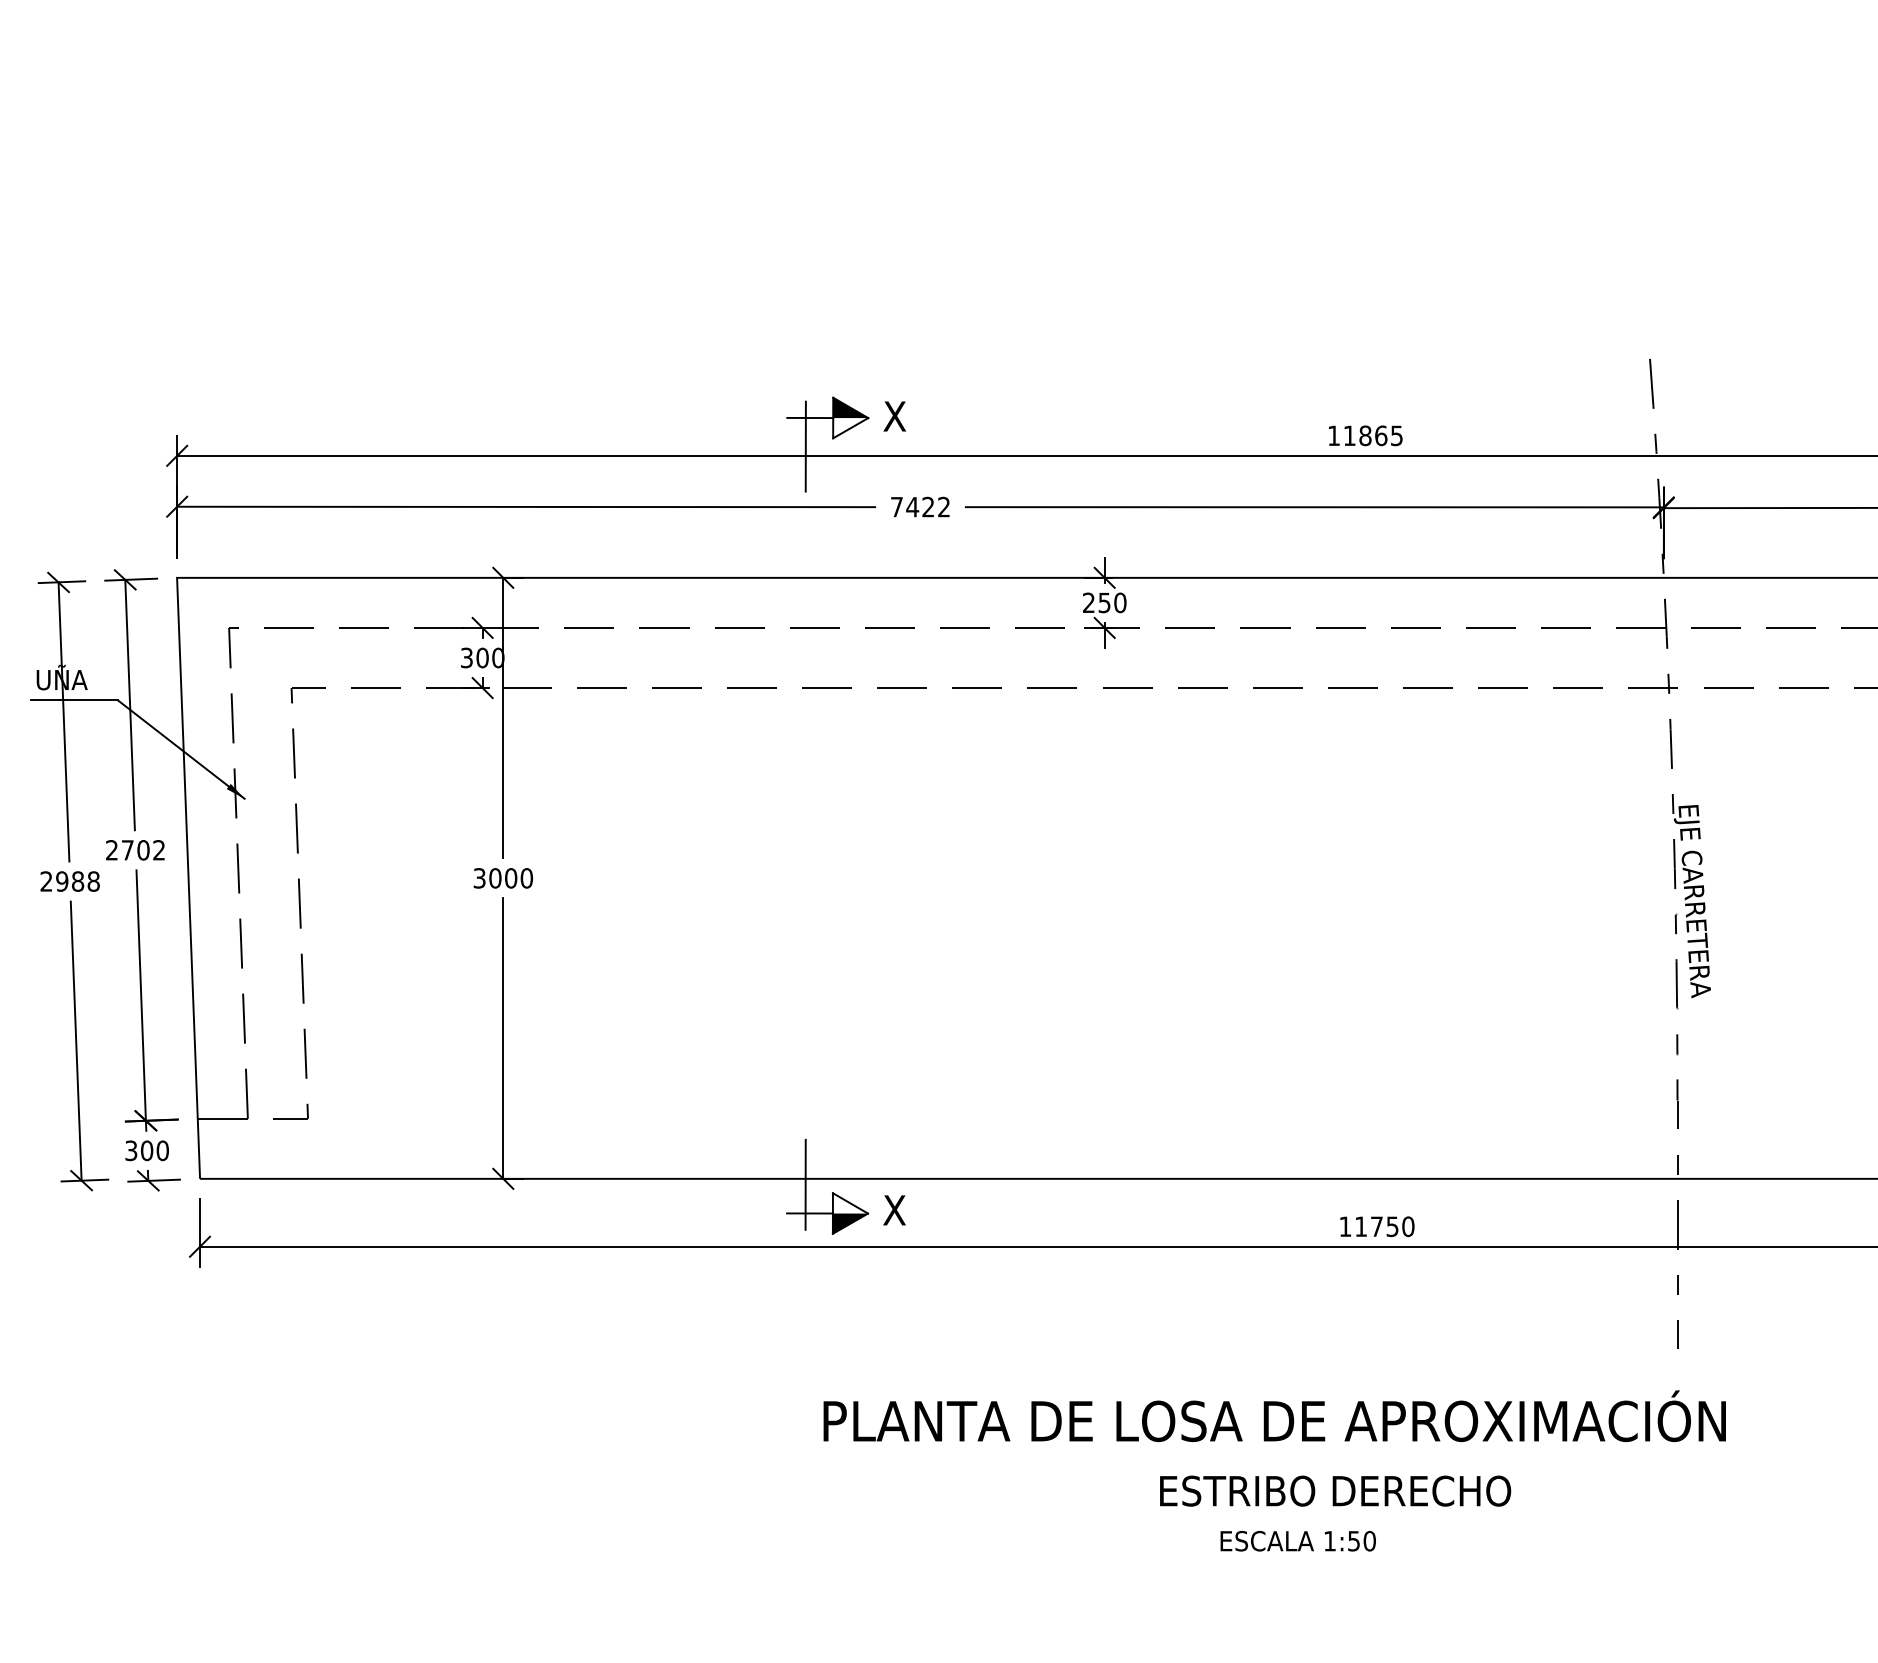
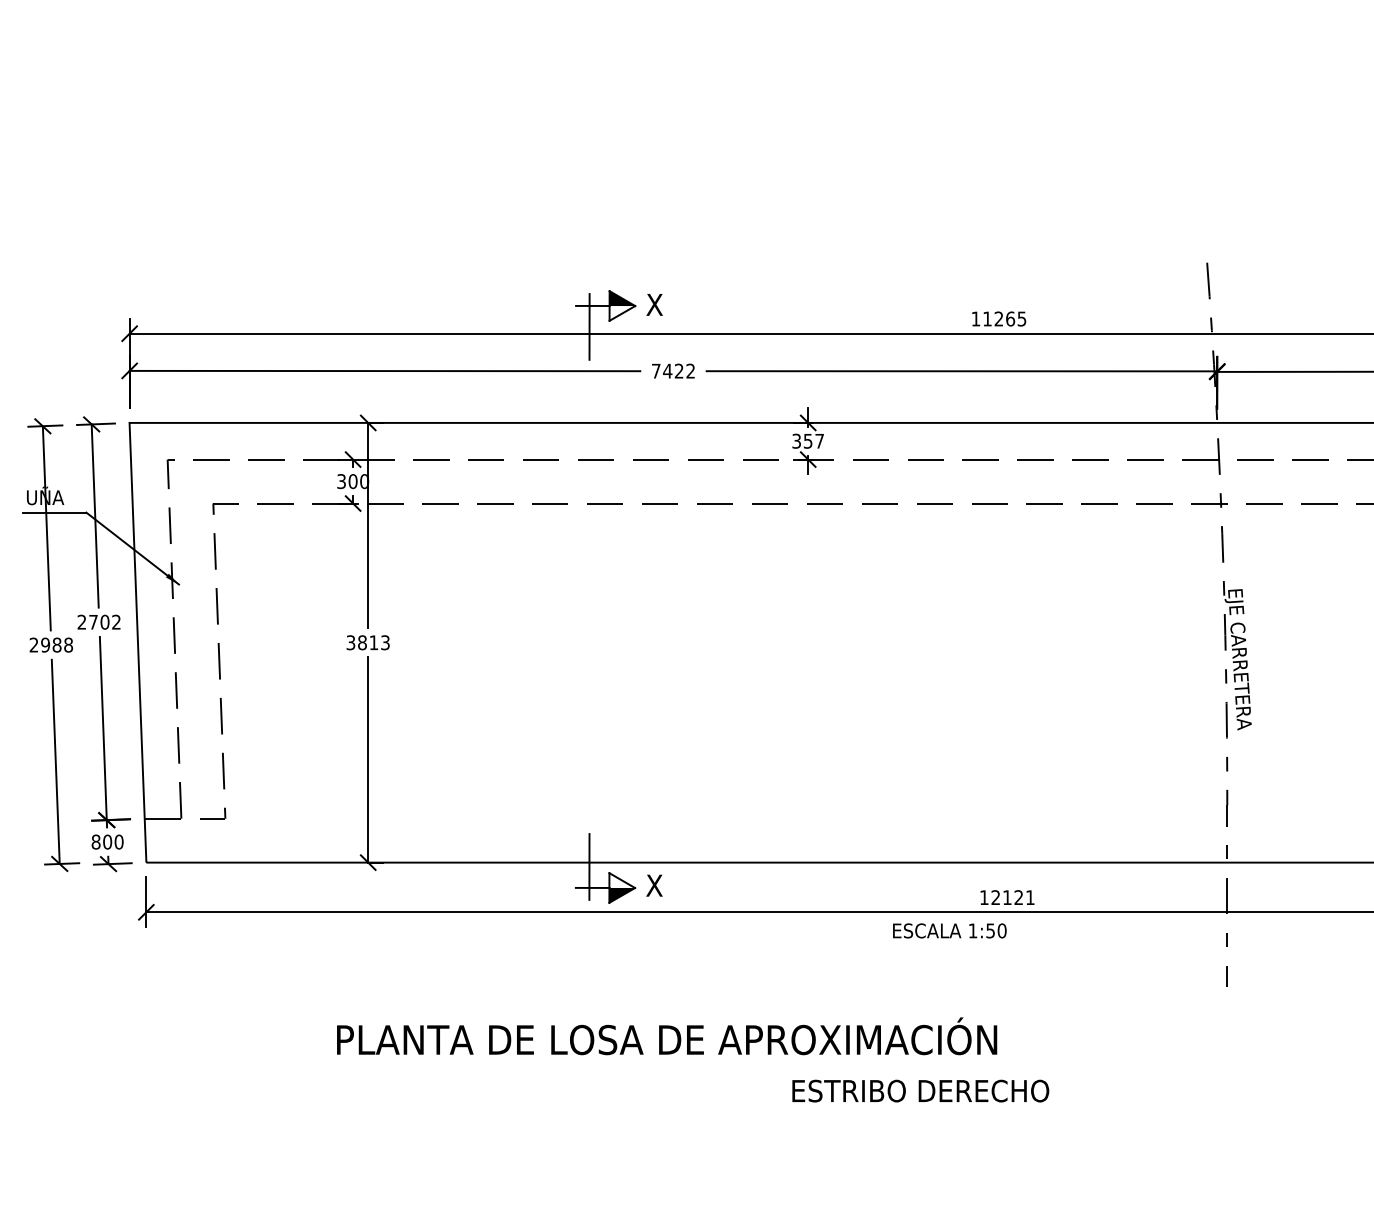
text: (1365, 435) -> (999, 318), 11865 -> 11265
text: (1104, 602) -> (808, 440), 250 -> 357
text: (511, 878) -> (374, 642), 3000 -> 3813
text: (131, 1150) -> (96, 841), 300 -> 800
text: (1384, 1226) -> (1012, 897), 11750 -> 12121
text: (1274, 1416) -> (666, 1036), moved
text: (1335, 1490) -> (920, 1090), moved
text: (1297, 1540) -> (949, 930), moved

